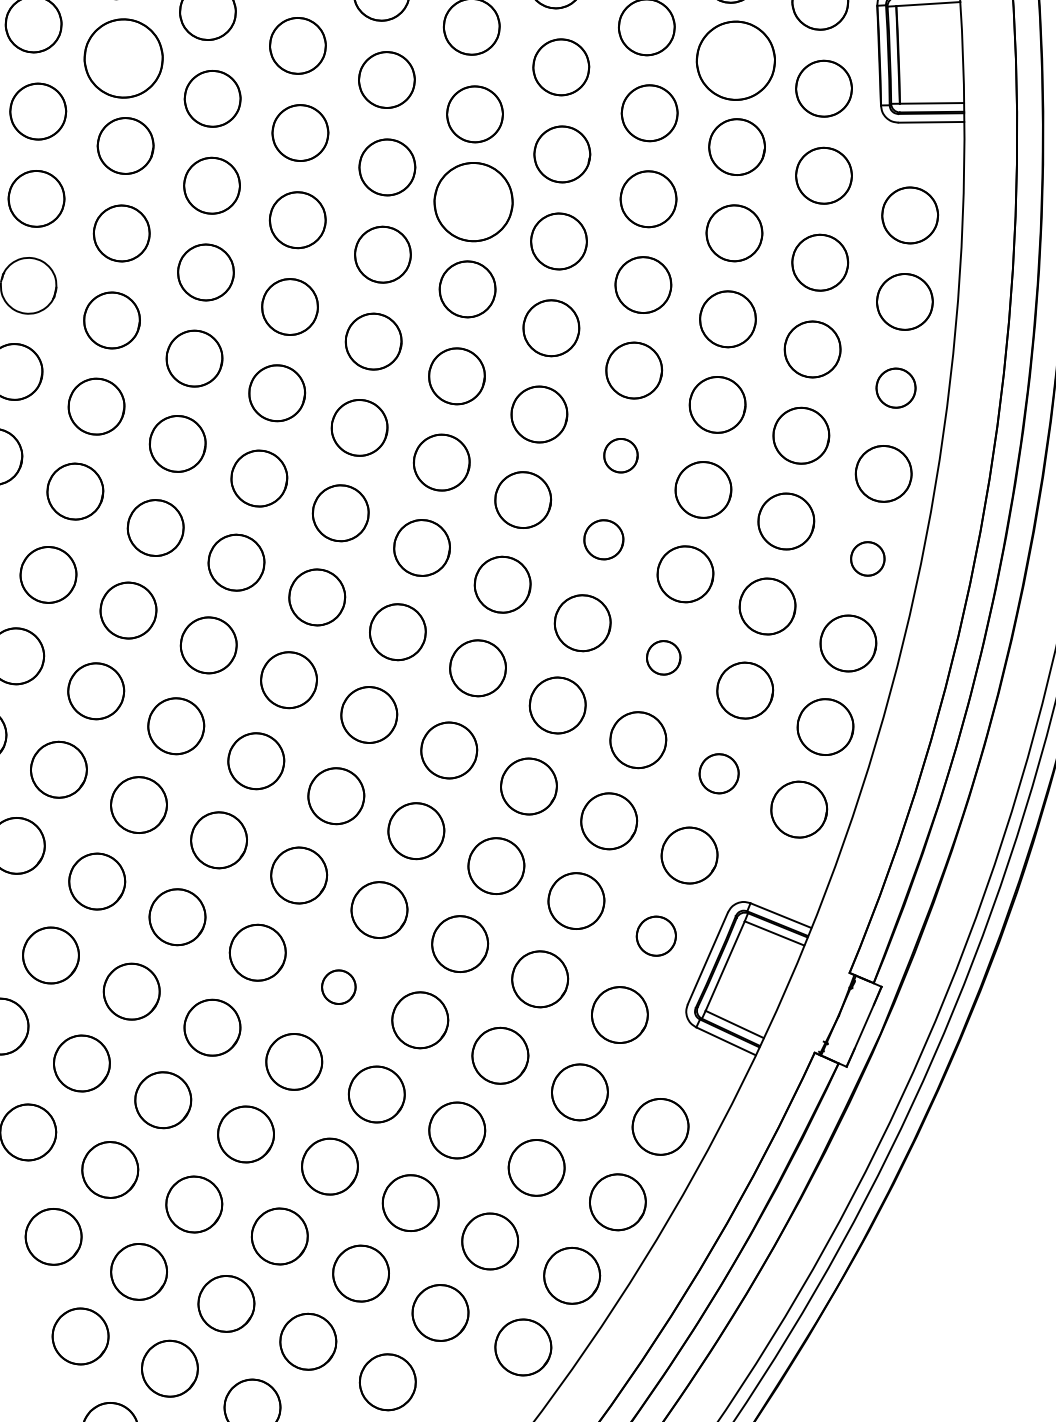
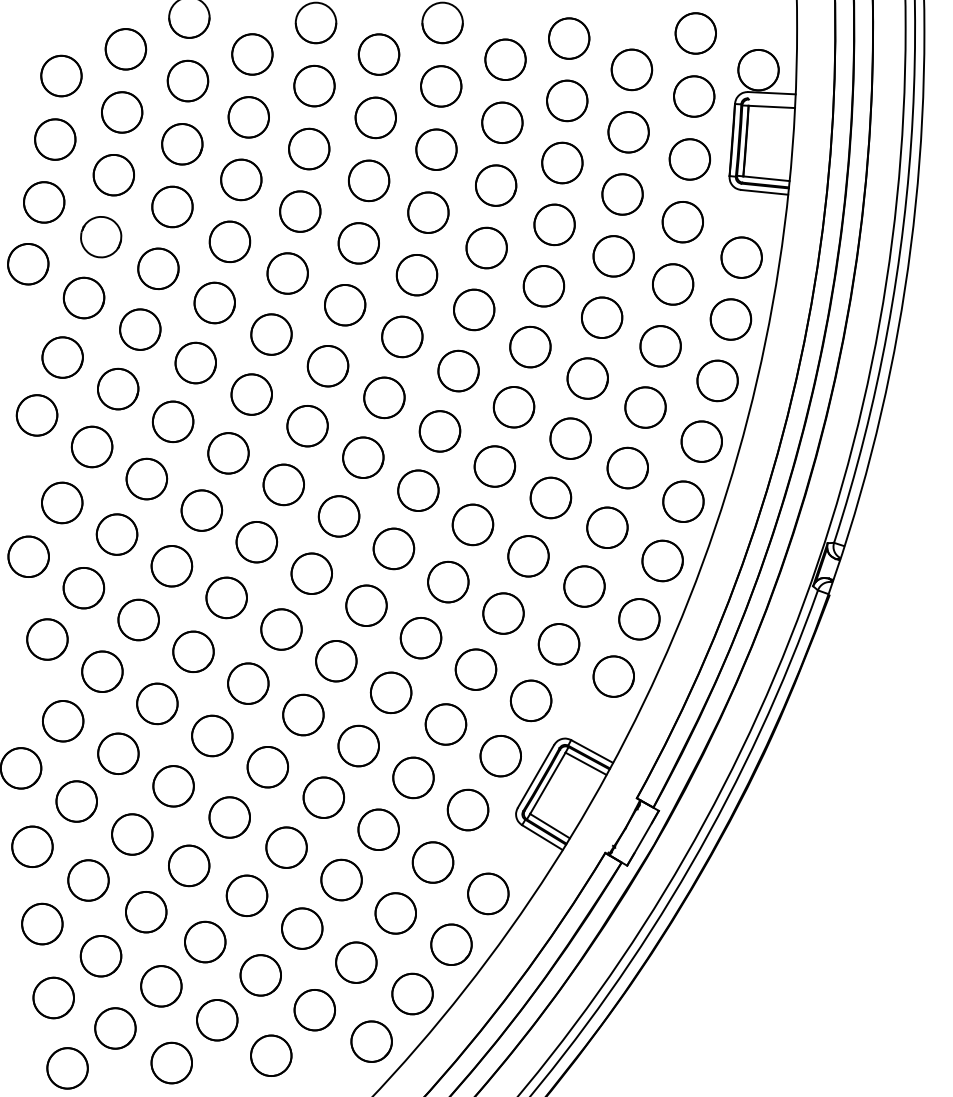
part: (122, 57) -> (187, 80), size x0.71
circle: (735, 61) -> (628, 132), size x0.71
circle: (473, 201) -> (428, 212), size x0.71
part: (895, 387) -> (717, 380), size x1.43
part: (620, 456) -> (513, 407), size x1.67
part: (603, 539) -> (494, 466), size x1.43
circle: (867, 558) -> (683, 501), size x1.67
circle: (663, 658) -> (528, 556), size x1.67
part: (718, 774) -> (558, 644), size x1.43
circle: (656, 936) -> (500, 756), size x1.43
part: (338, 987) -> (267, 767), size x1.67

